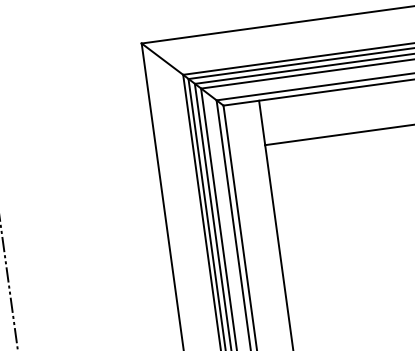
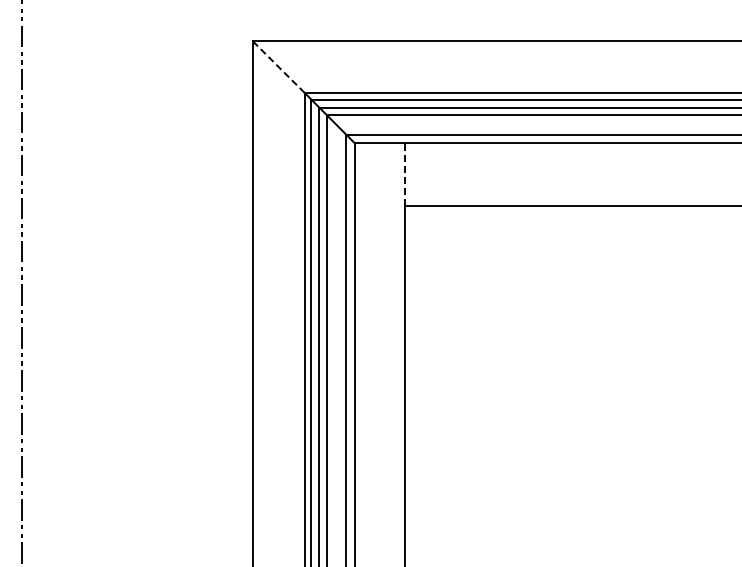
line: (162, 58) -> (278, 66), solid -> dashed
line: (262, 122) -> (405, 174), solid -> dashed

